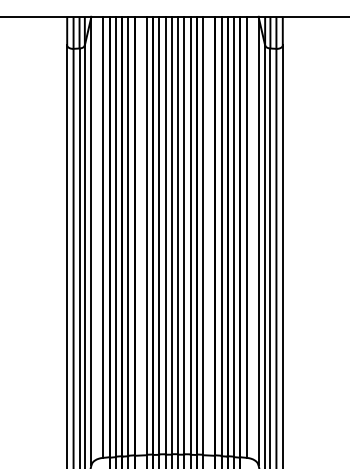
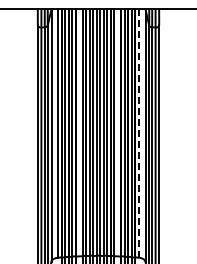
line: (247, 237) -> (139, 133), solid -> dashed

